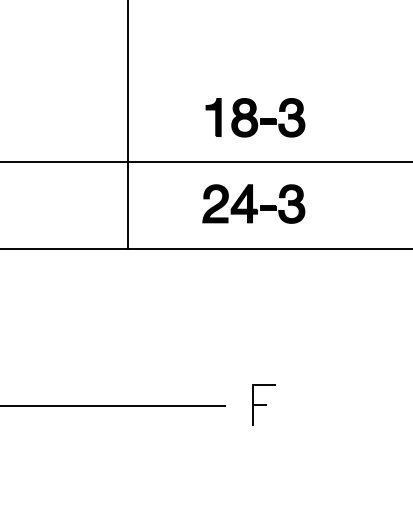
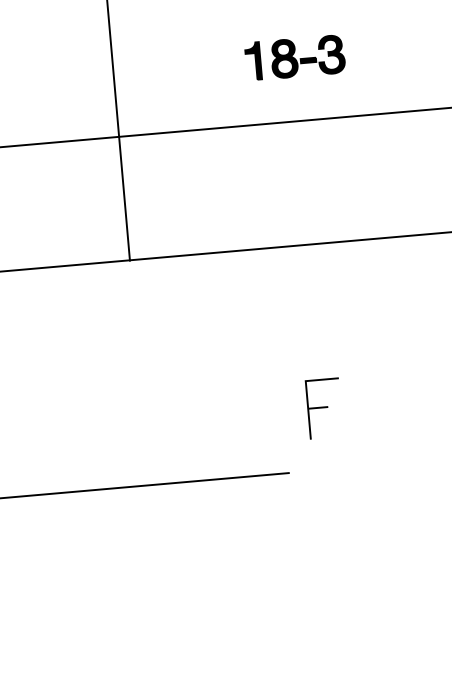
part: (255, 117) -> (295, 57), size x0.7
part: (253, 203) -> (303, 180), removed
part: (263, 404) -> (322, 407), moved

